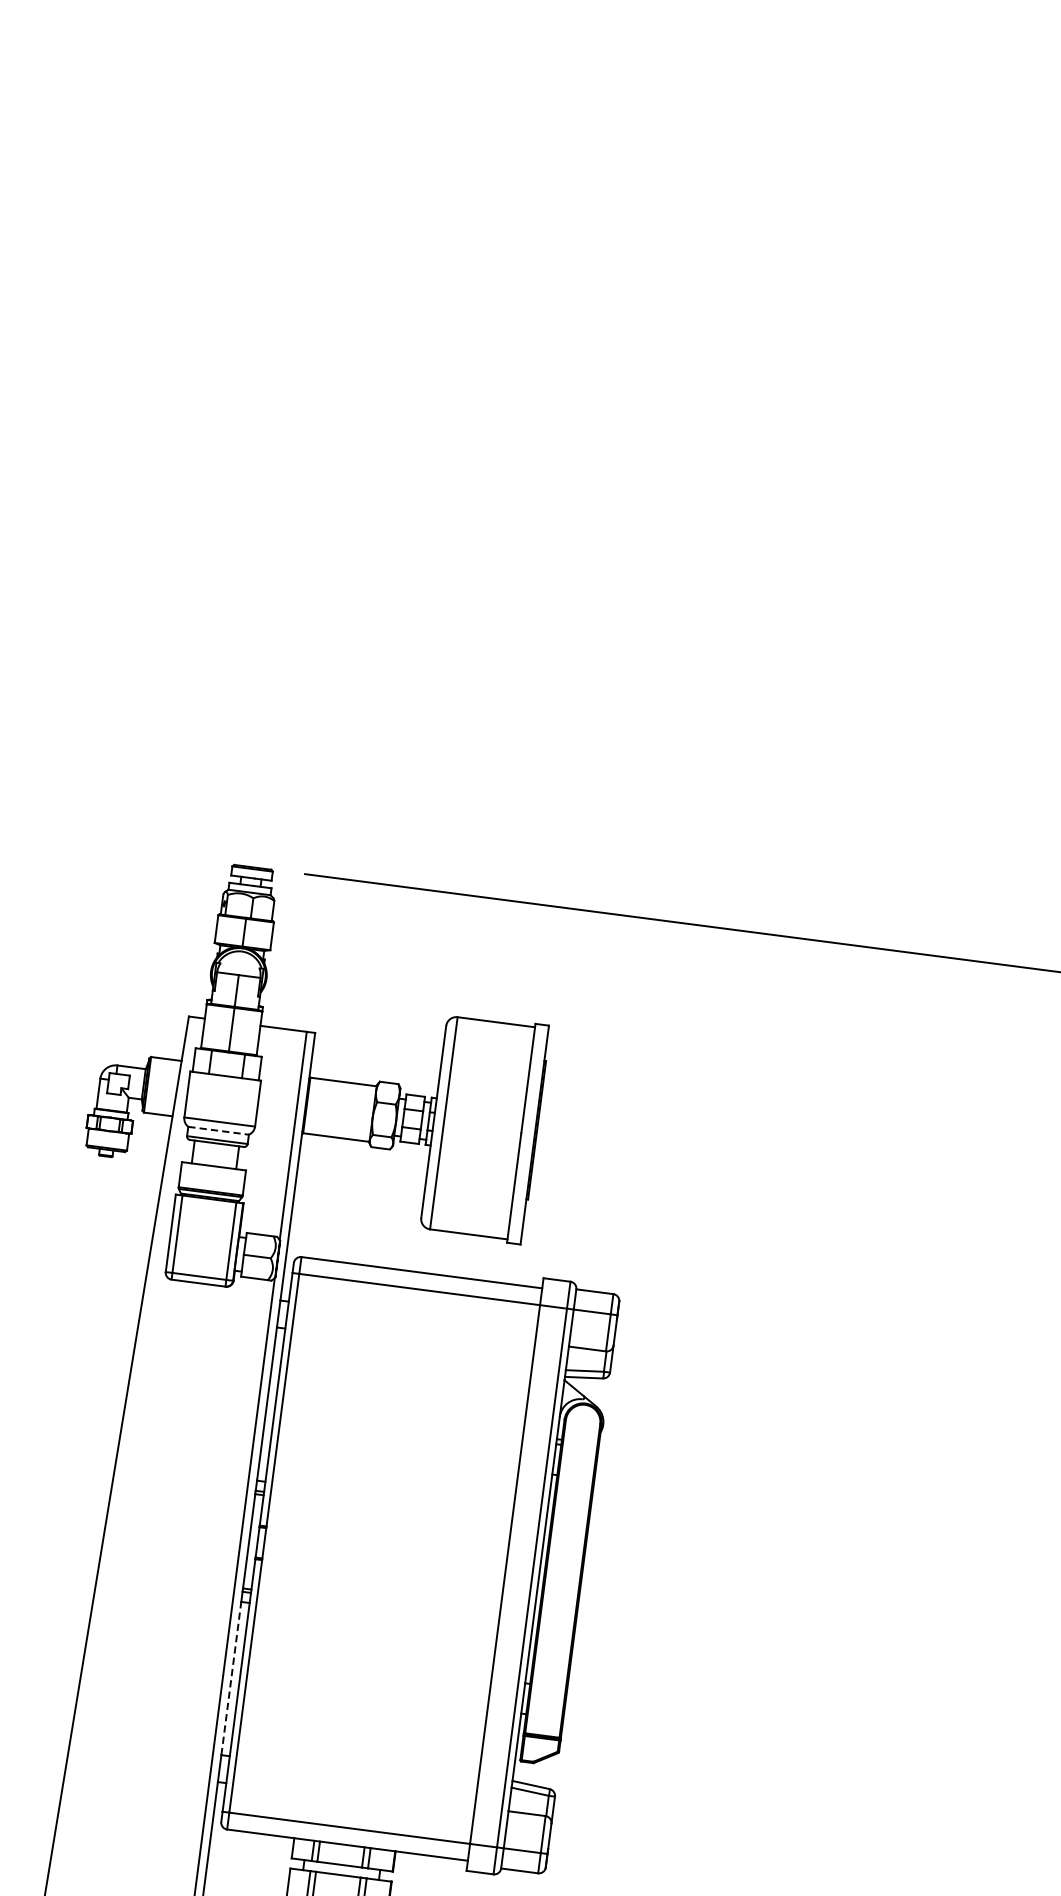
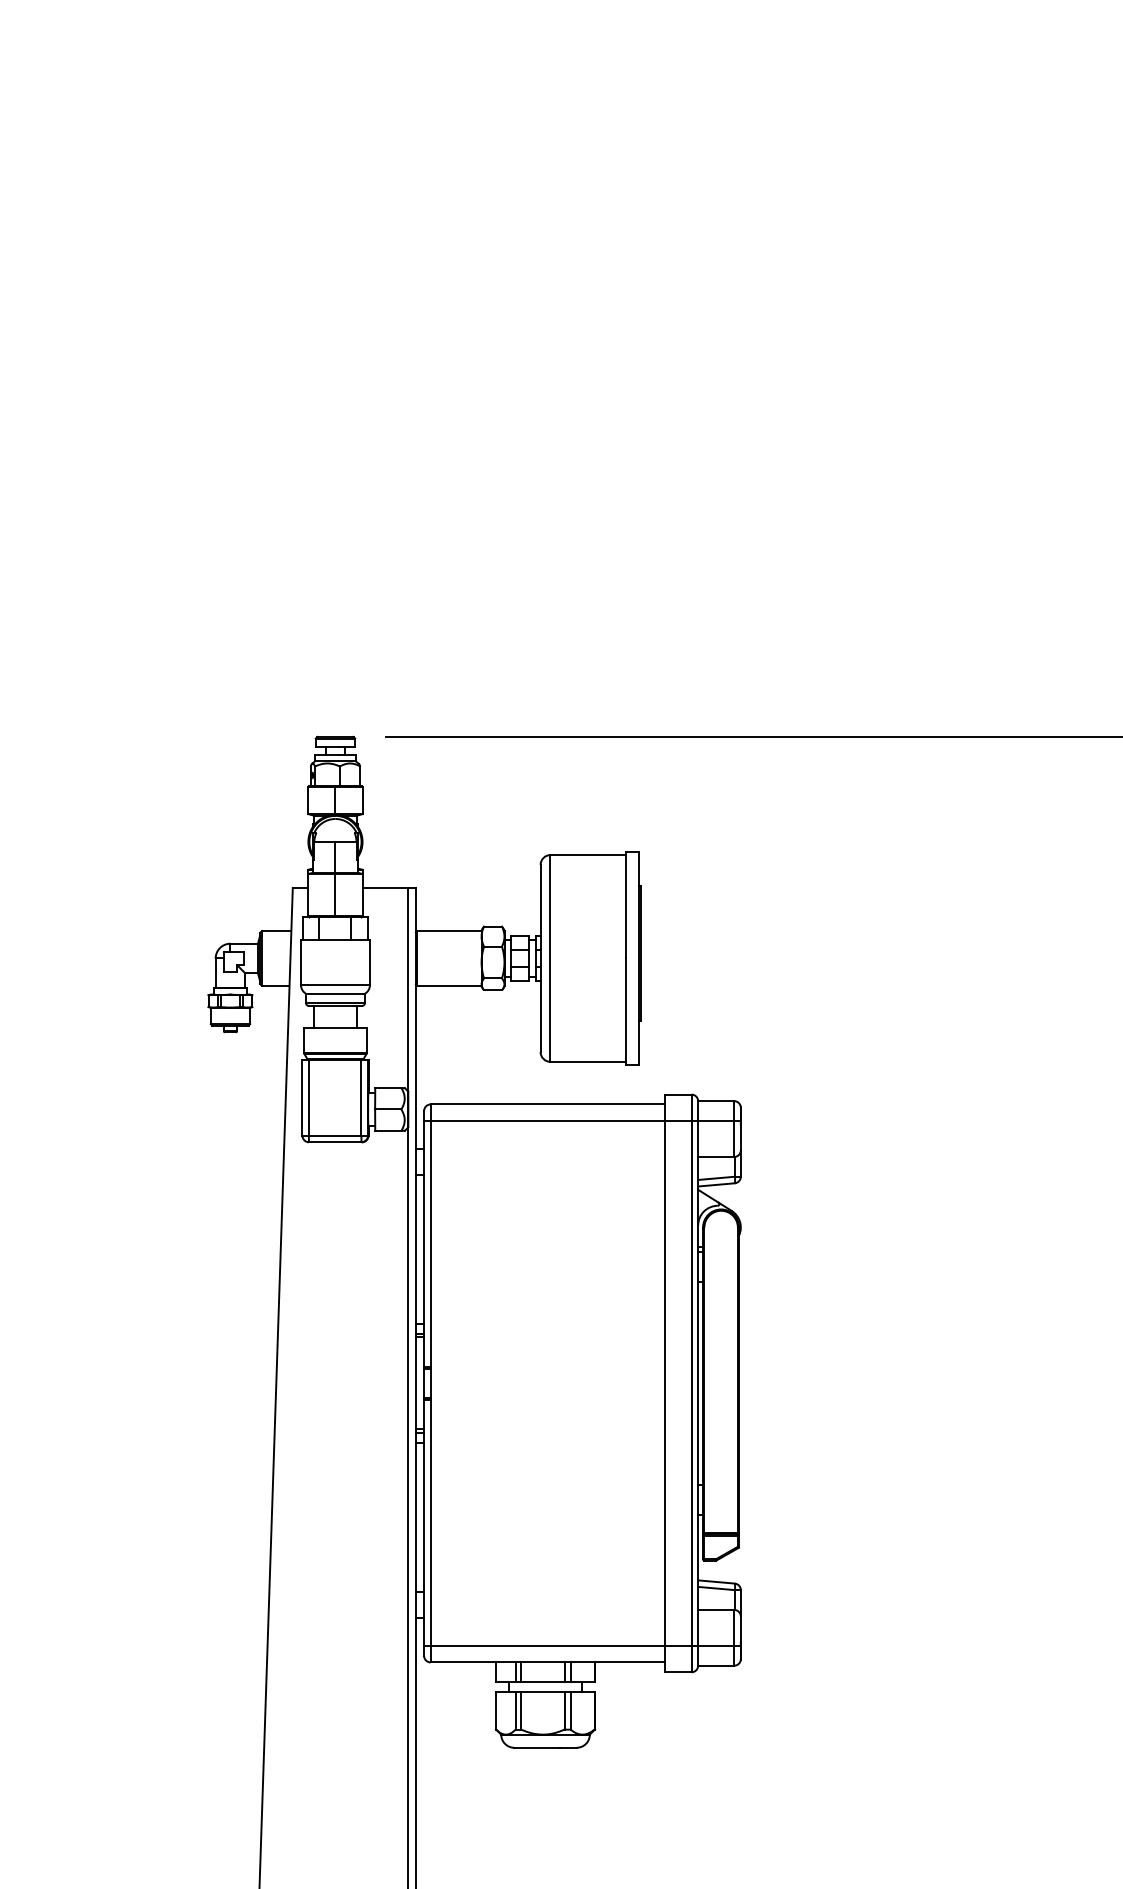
line: (218, 1130) -> (335, 993), dashed -> solid
line: (230, 1678) -> (415, 1517), dashed -> solid

